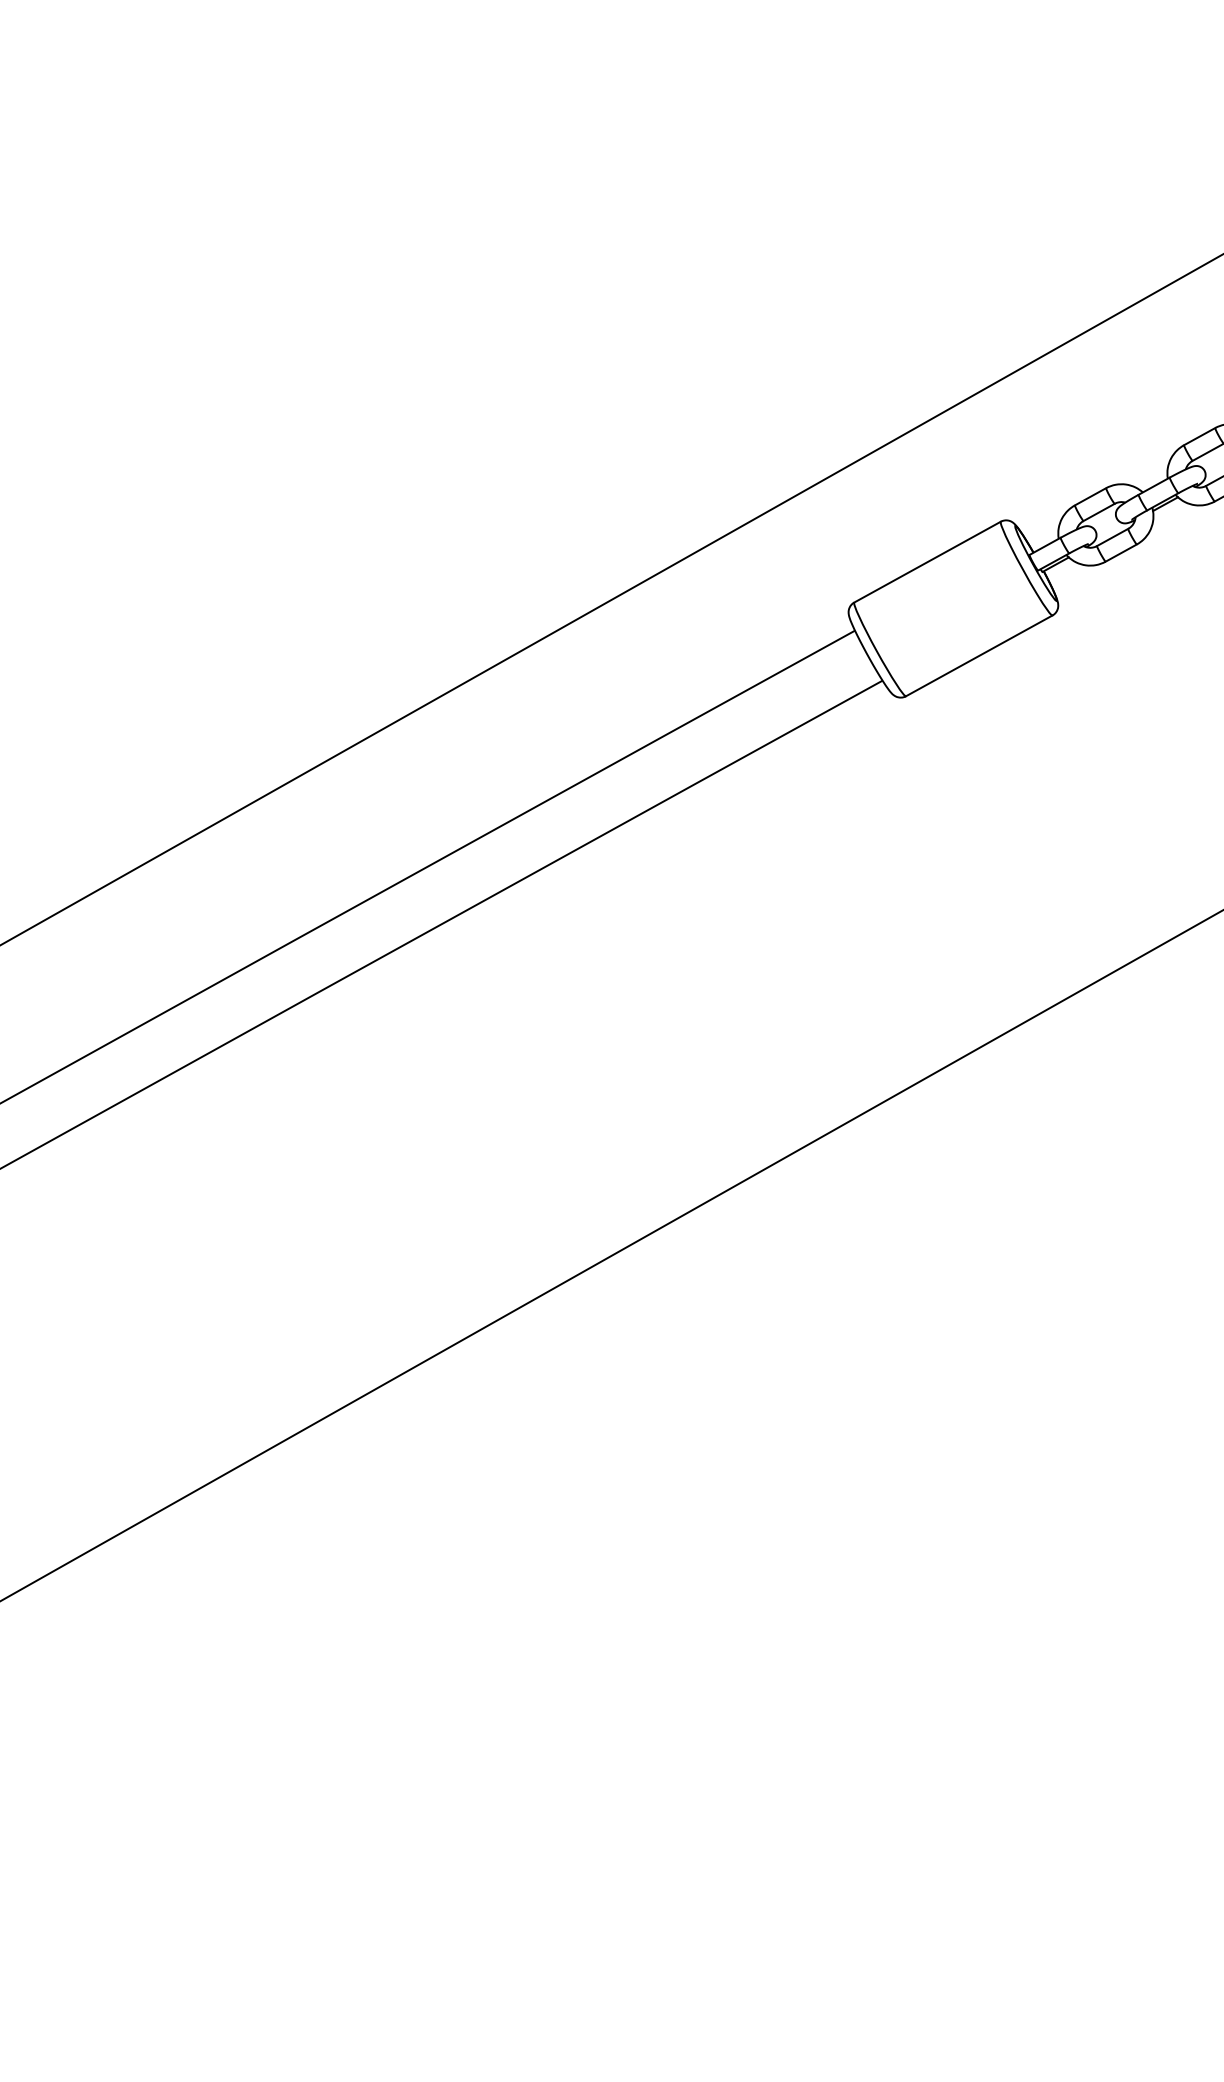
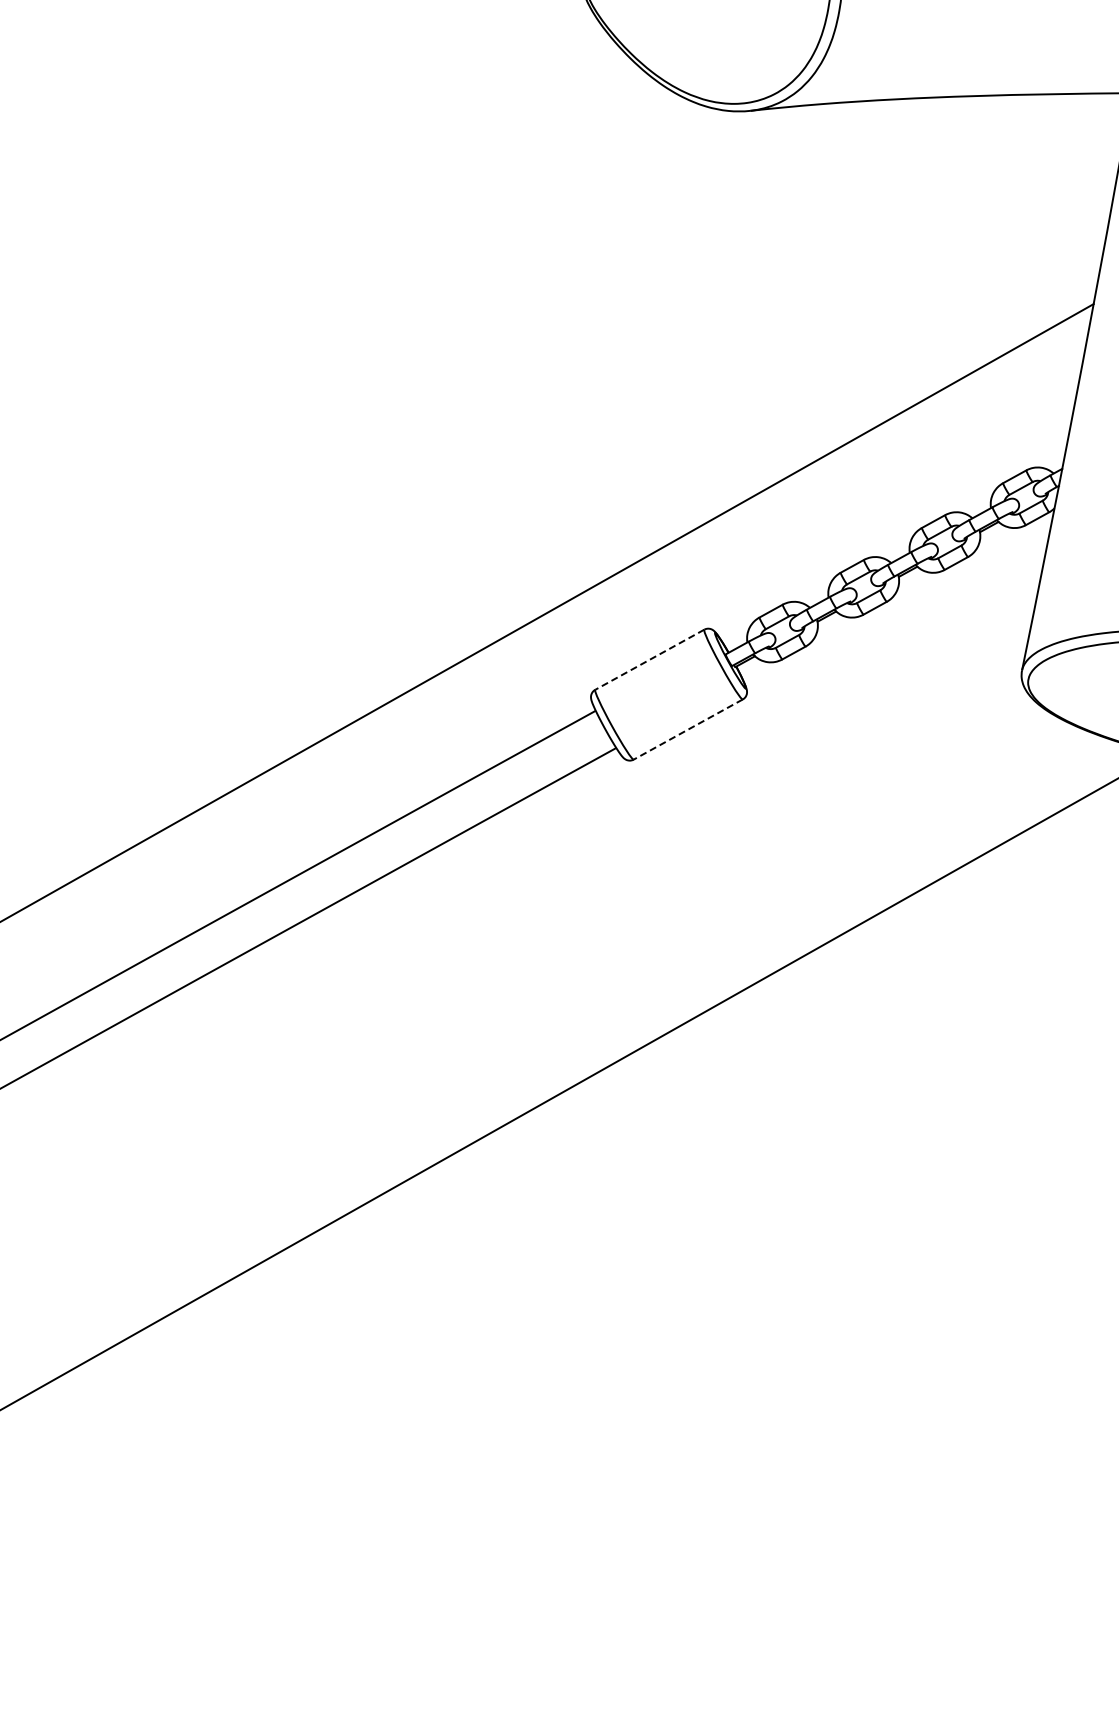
line: (927, 563) -> (649, 660), solid -> dashed
line: (978, 655) -> (687, 729), solid -> dashed

